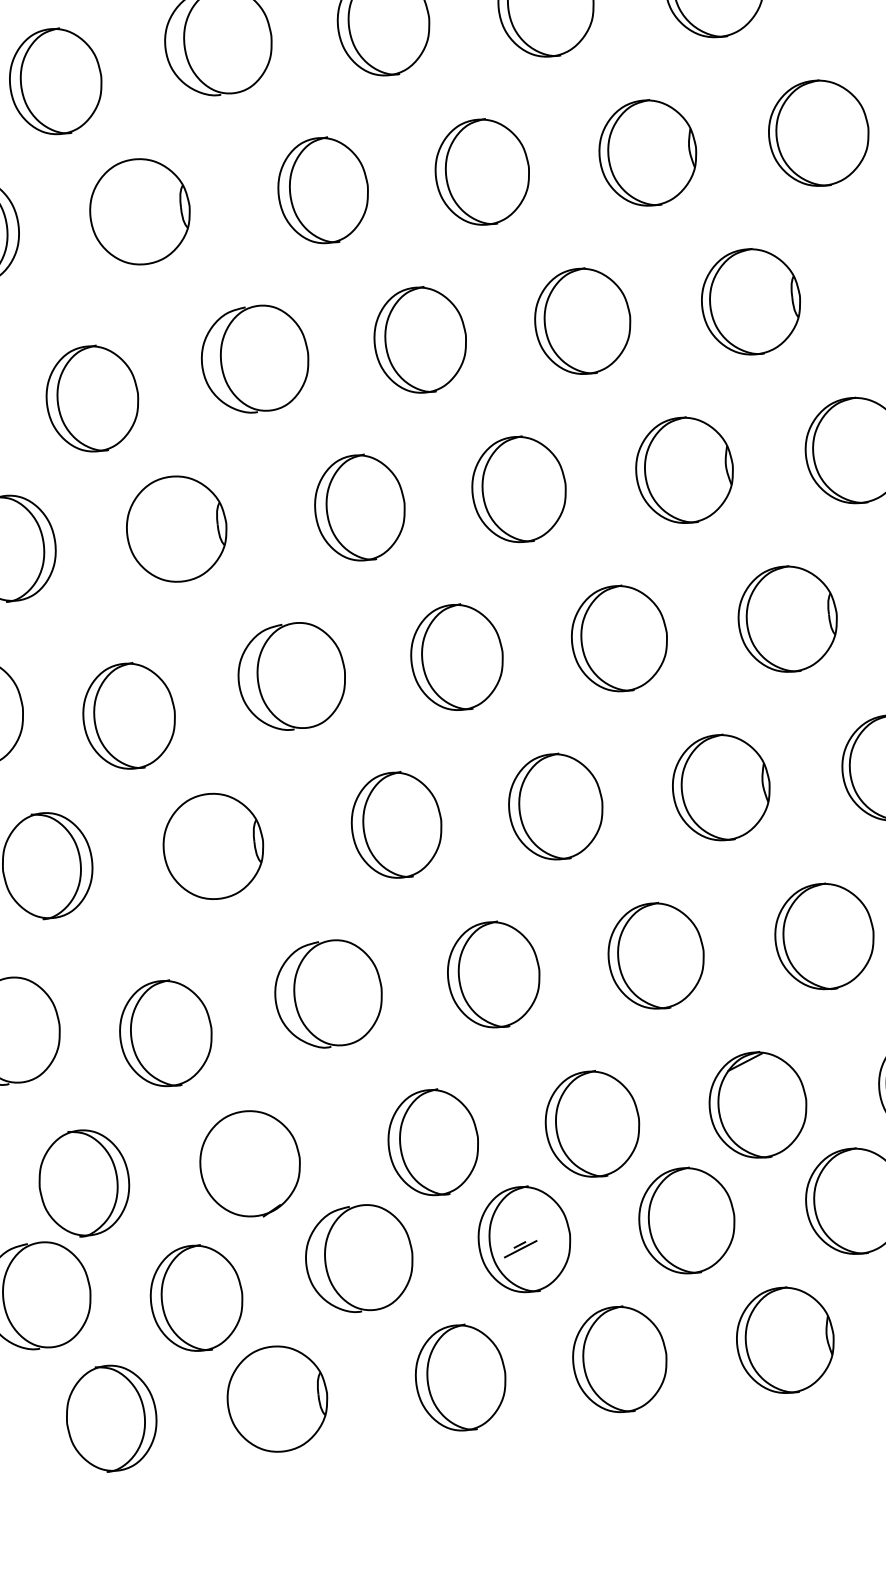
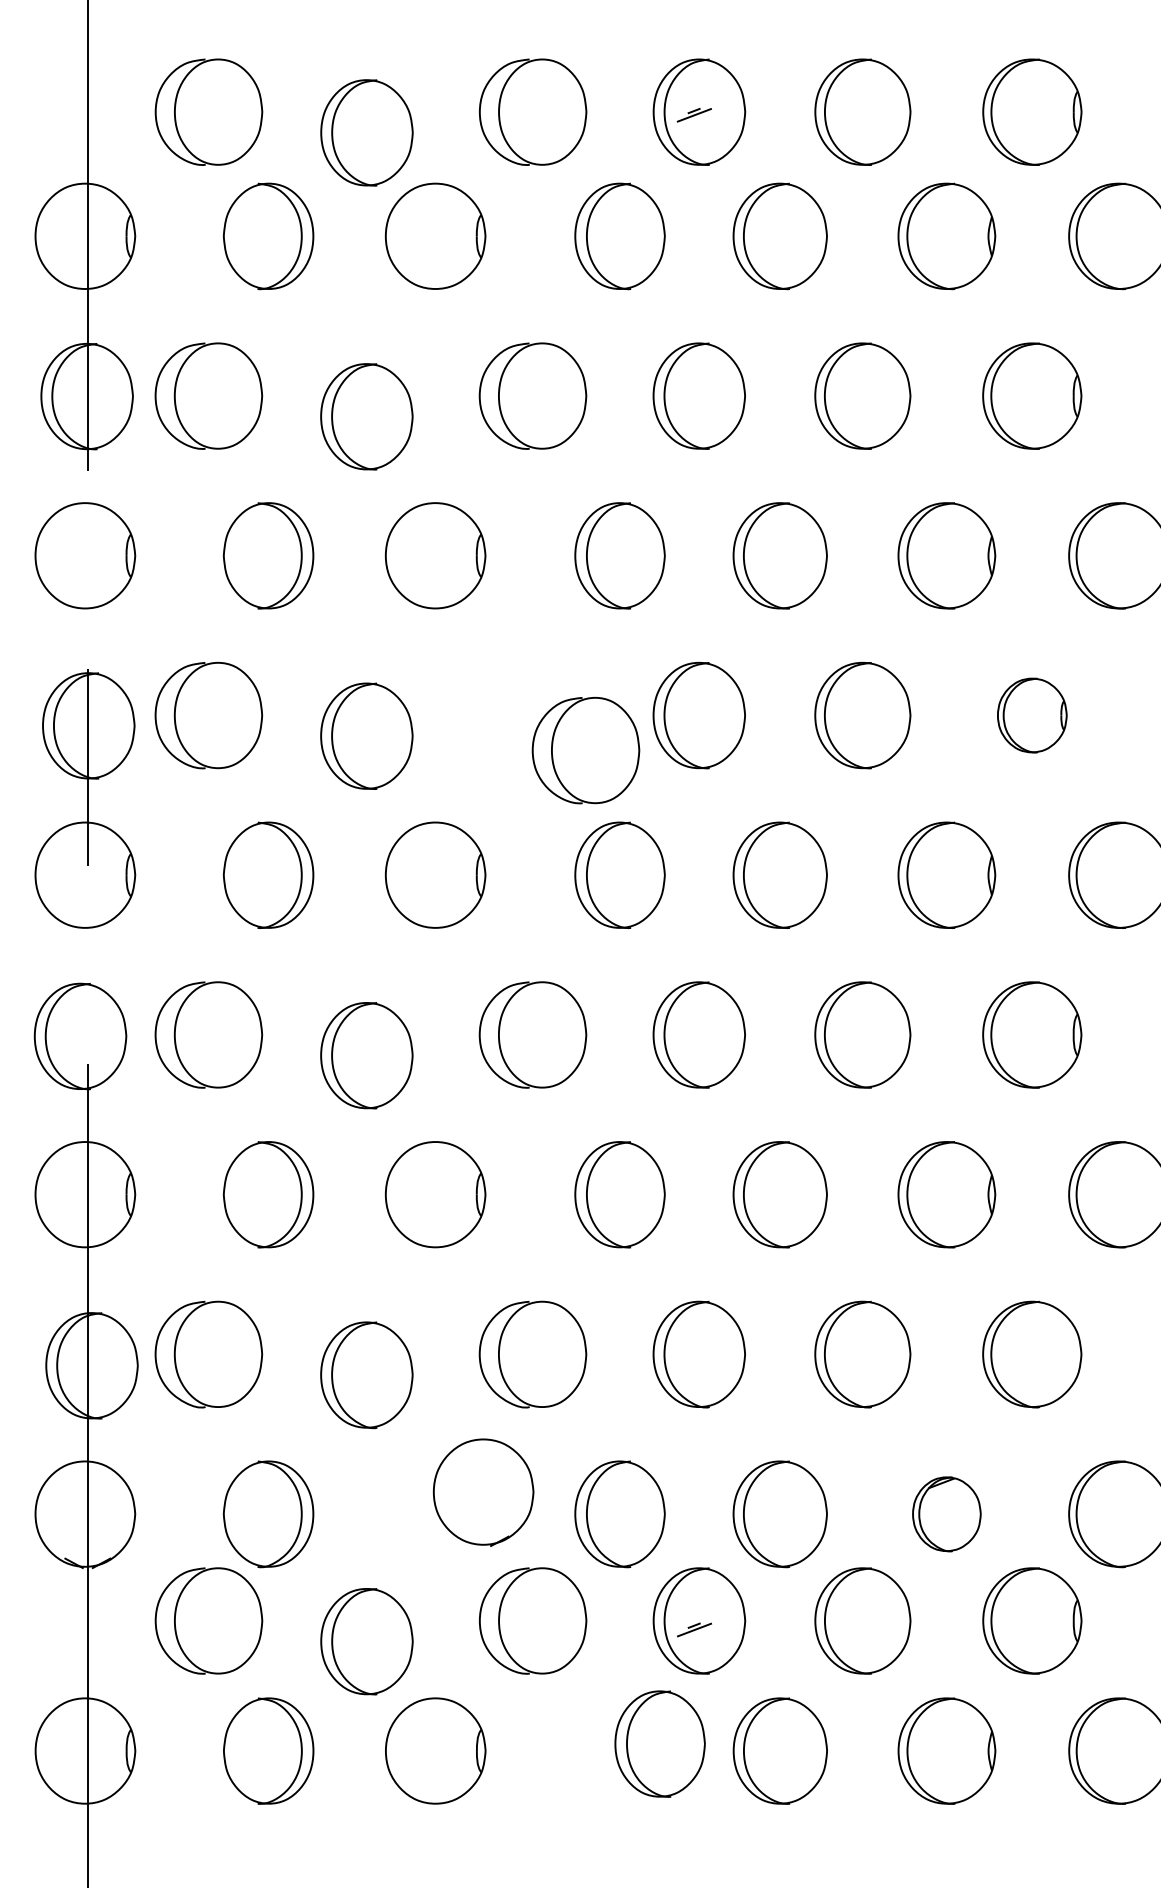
part: (751, 301) -> (1032, 715), size x0.7
part: (254, 359) -> (585, 750), moved
part: (757, 1105) -> (946, 1514), size x0.7
part: (250, 1164) -> (483, 1492), moved
part: (460, 1377) -> (659, 1743), moved

